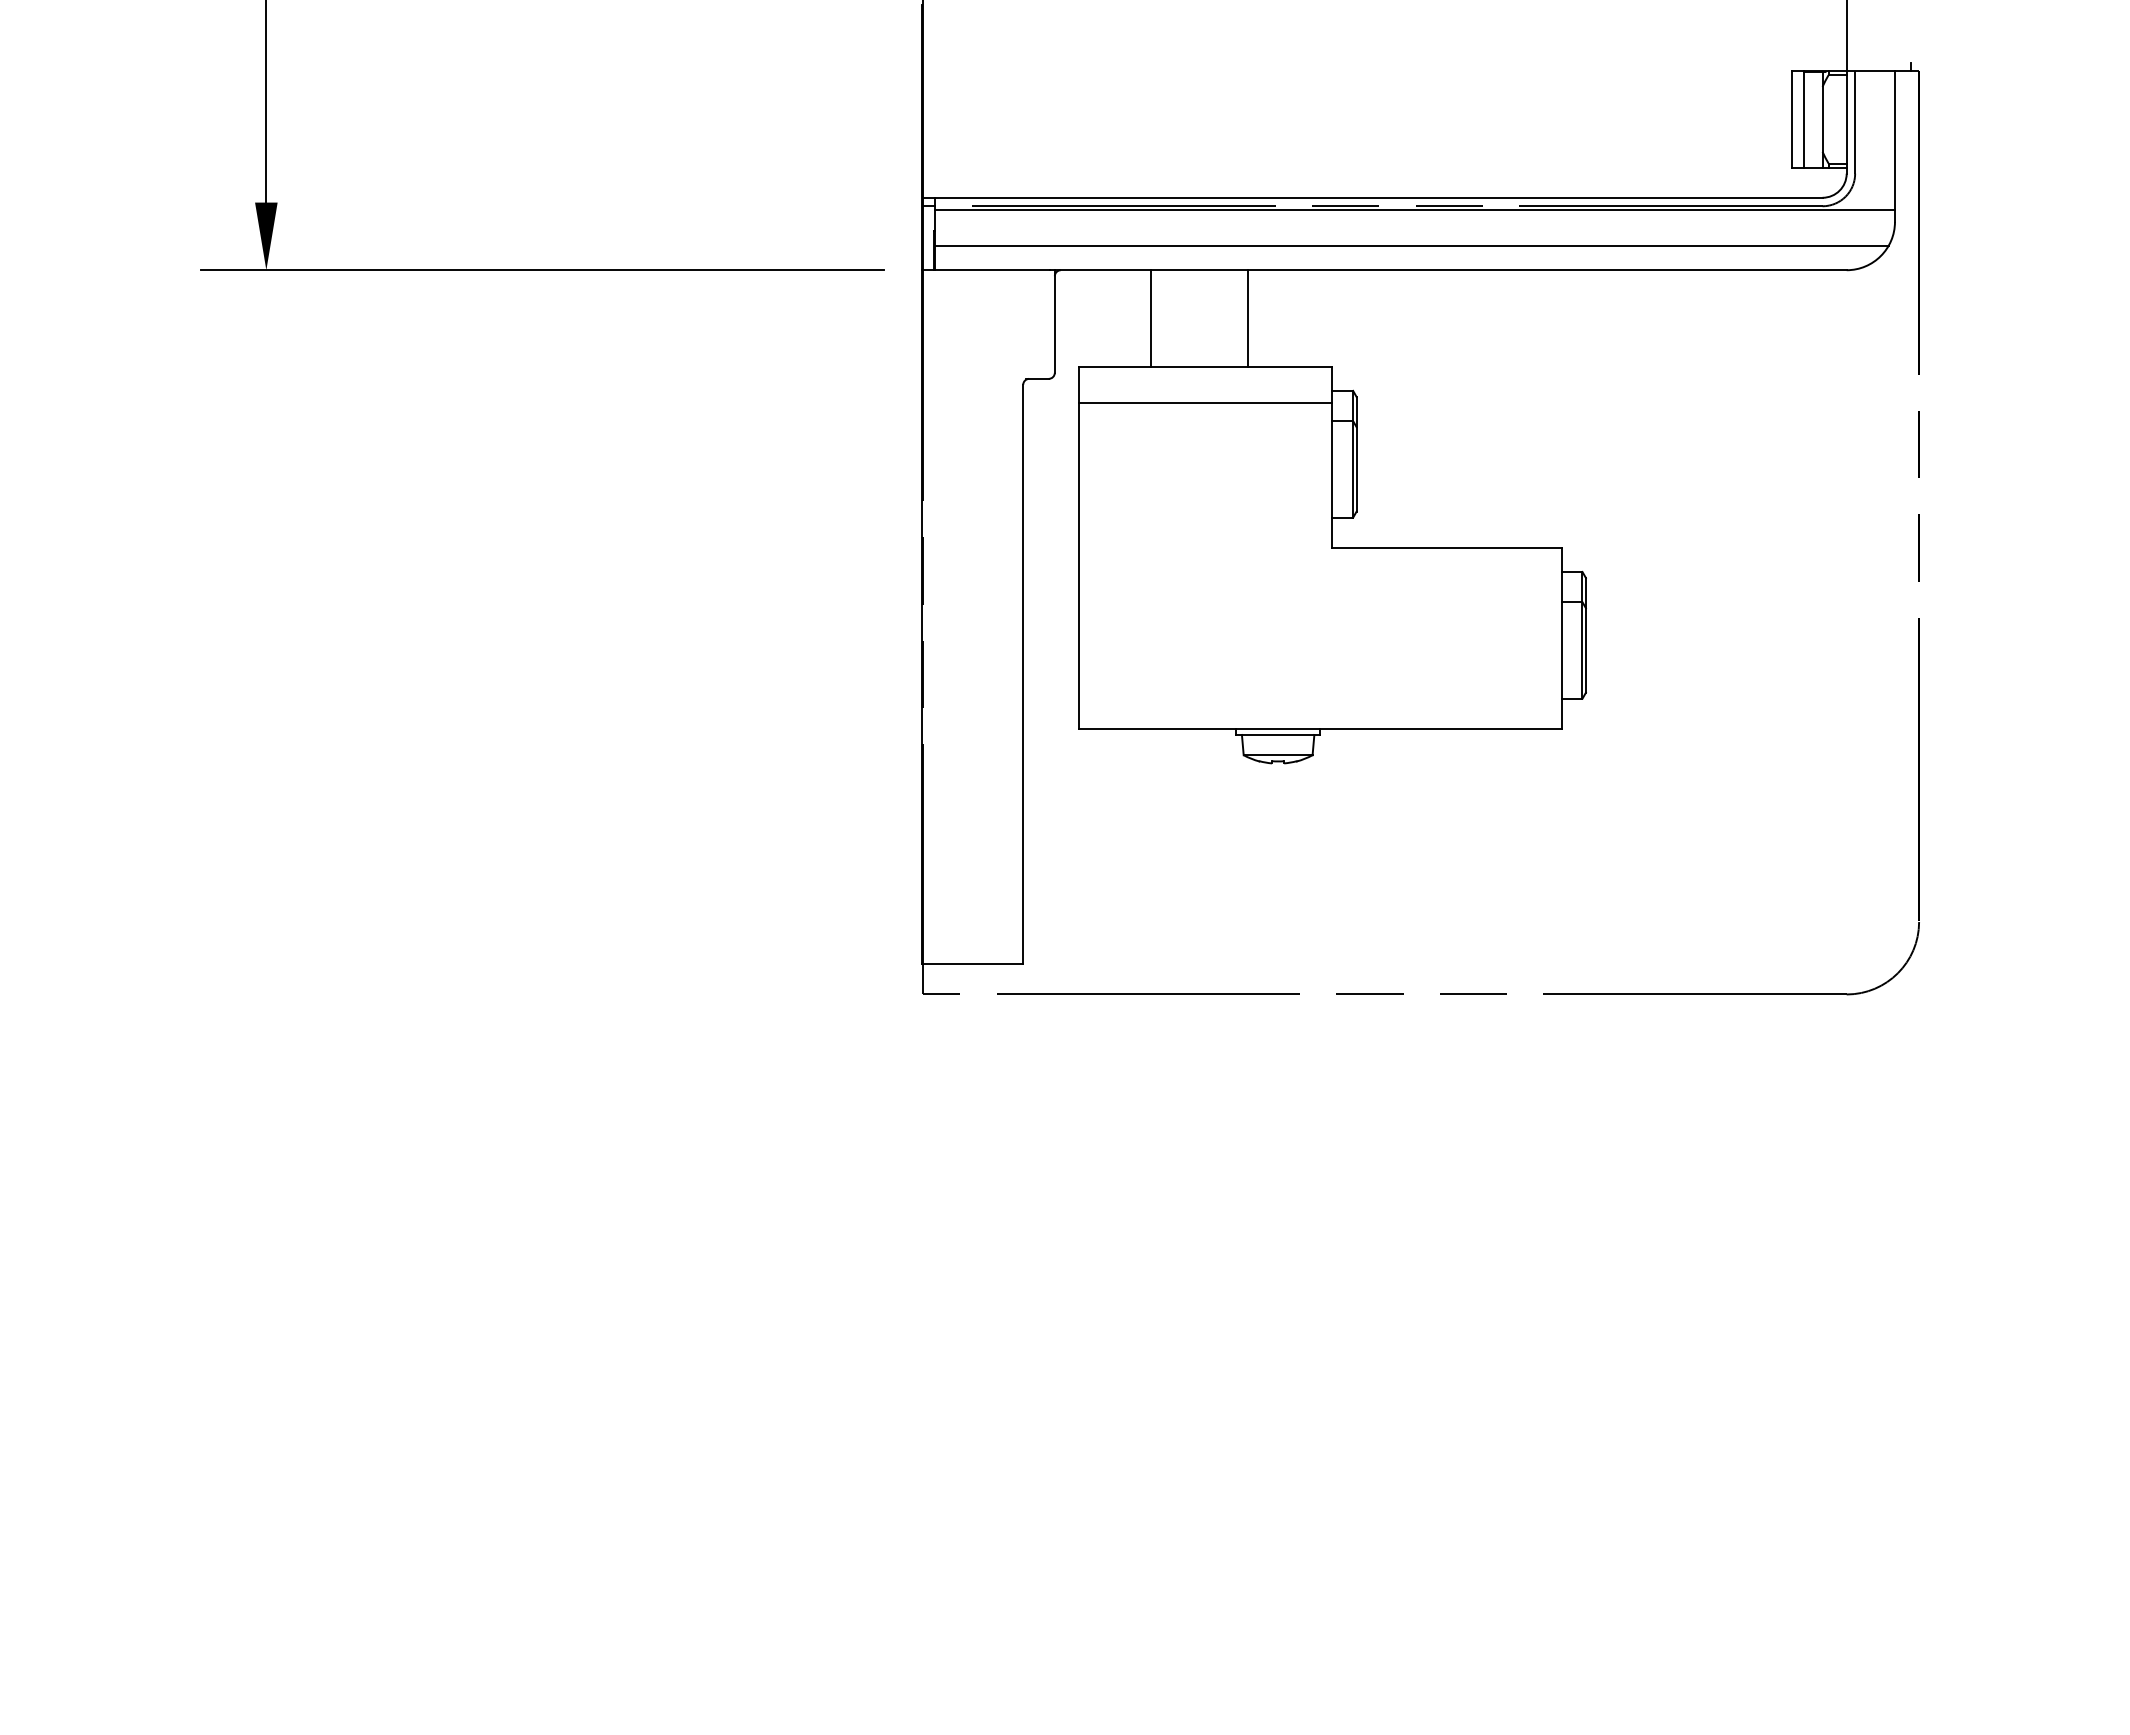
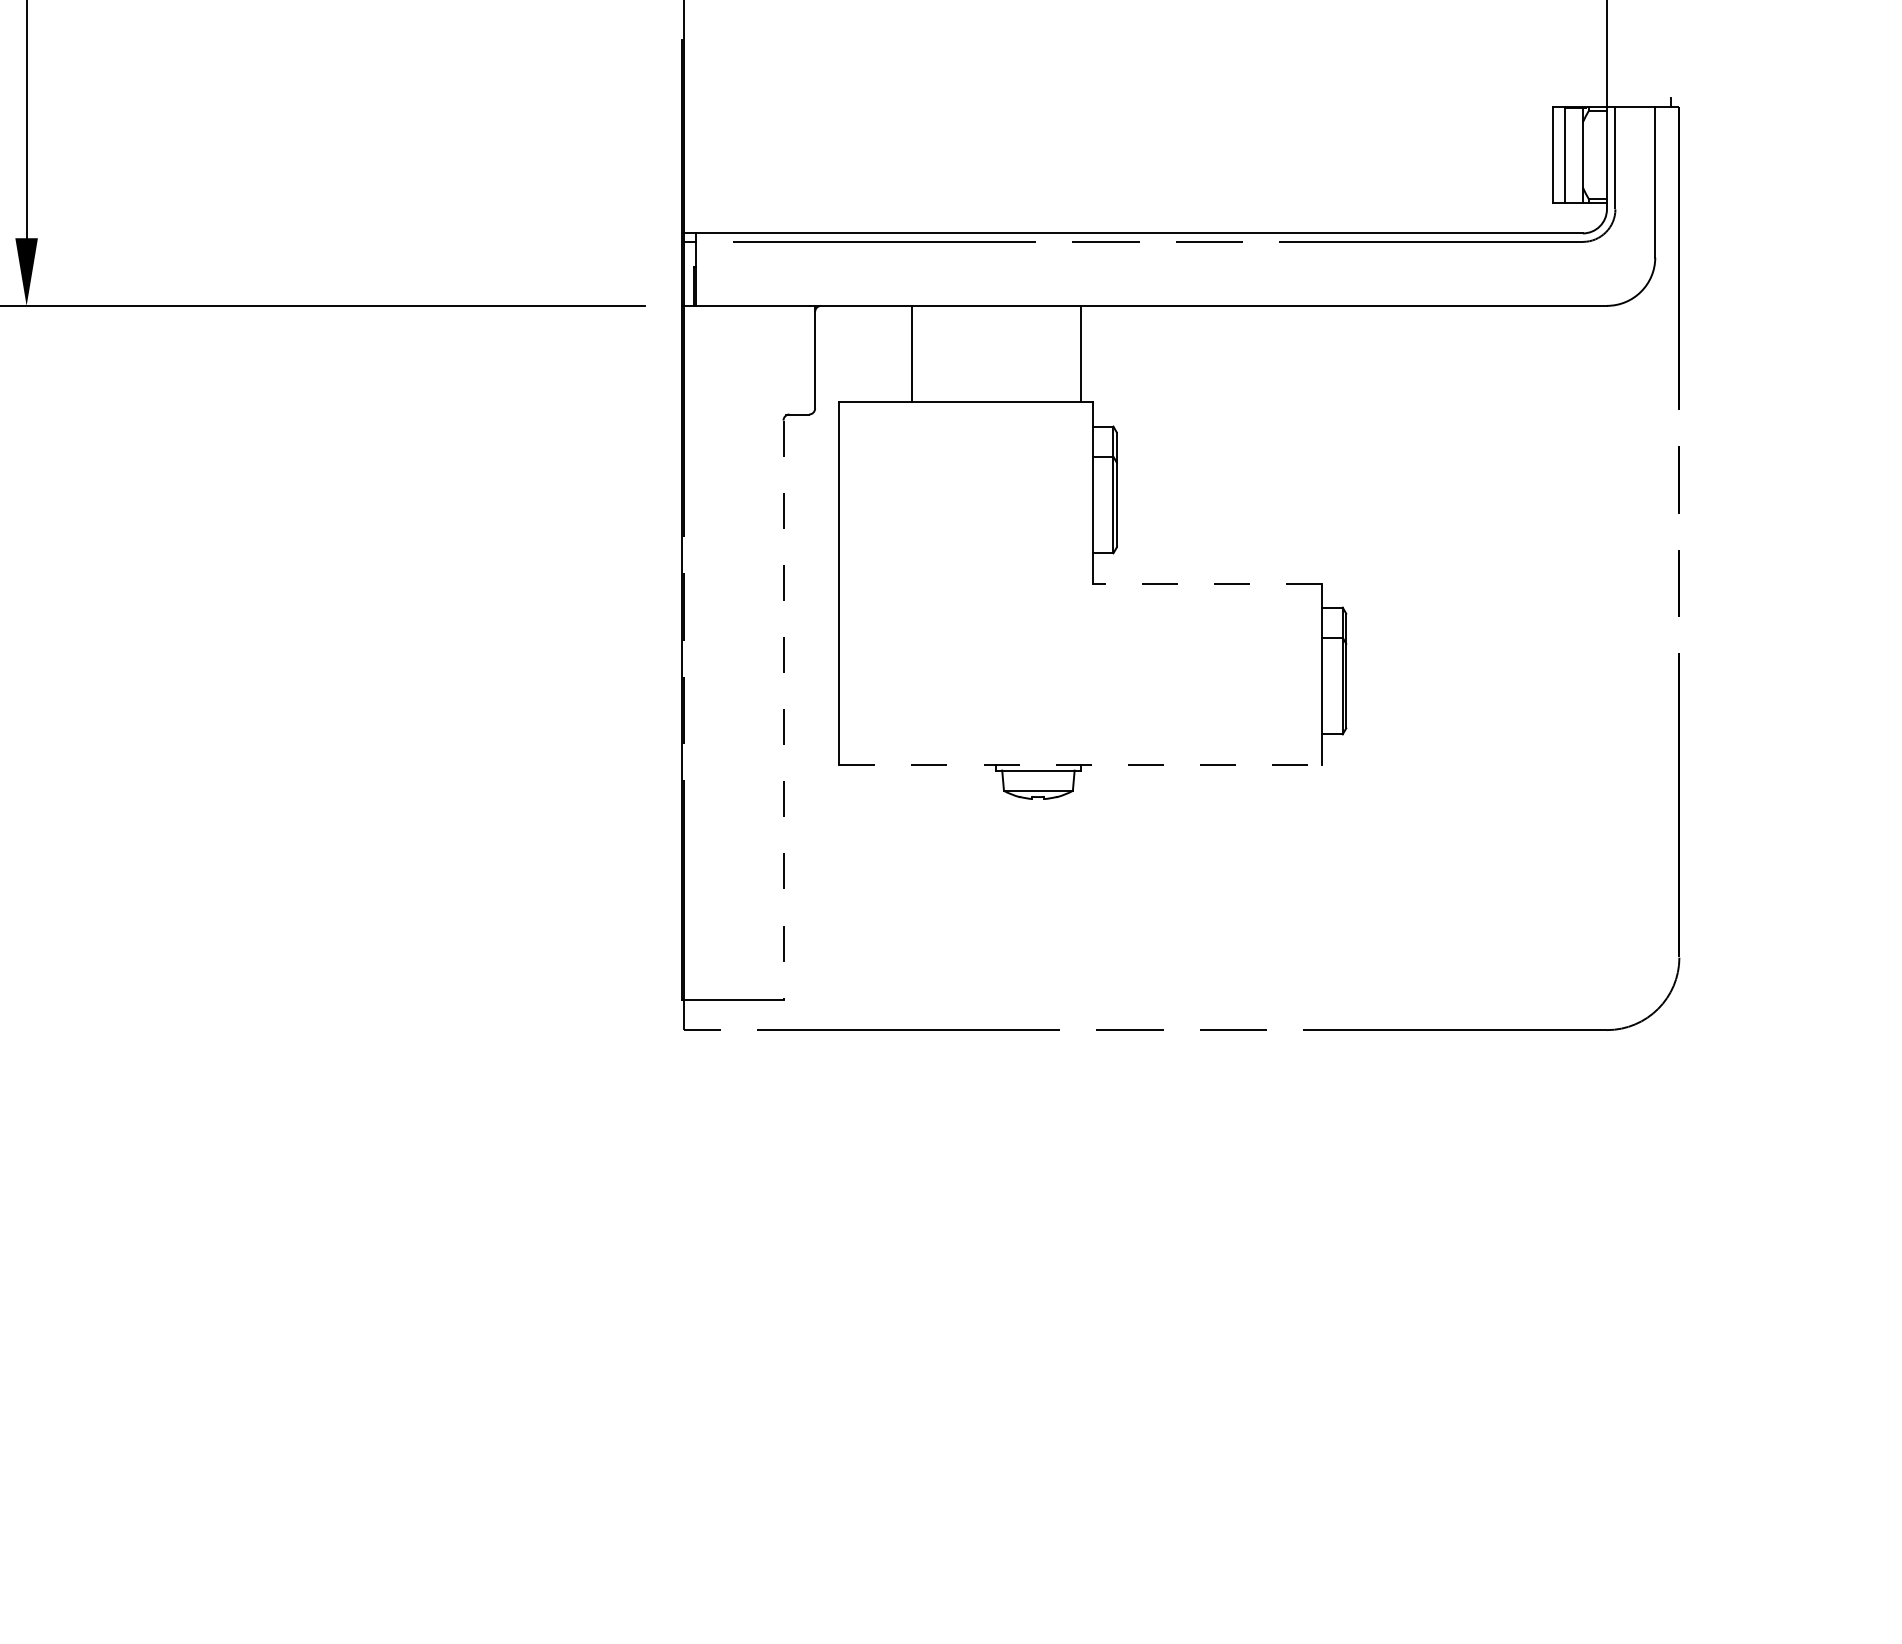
line: (1414, 209) -> (1174, 245), removed
line: (1411, 246) -> (1171, 282), removed
line: (1247, 318) -> (1080, 354), moved
line: (1205, 403) -> (965, 439), removed
line: (1447, 547) -> (1207, 583), solid -> dashed
line: (1023, 674) -> (783, 710), solid -> dashed
line: (1320, 728) -> (1080, 764), solid -> dashed

